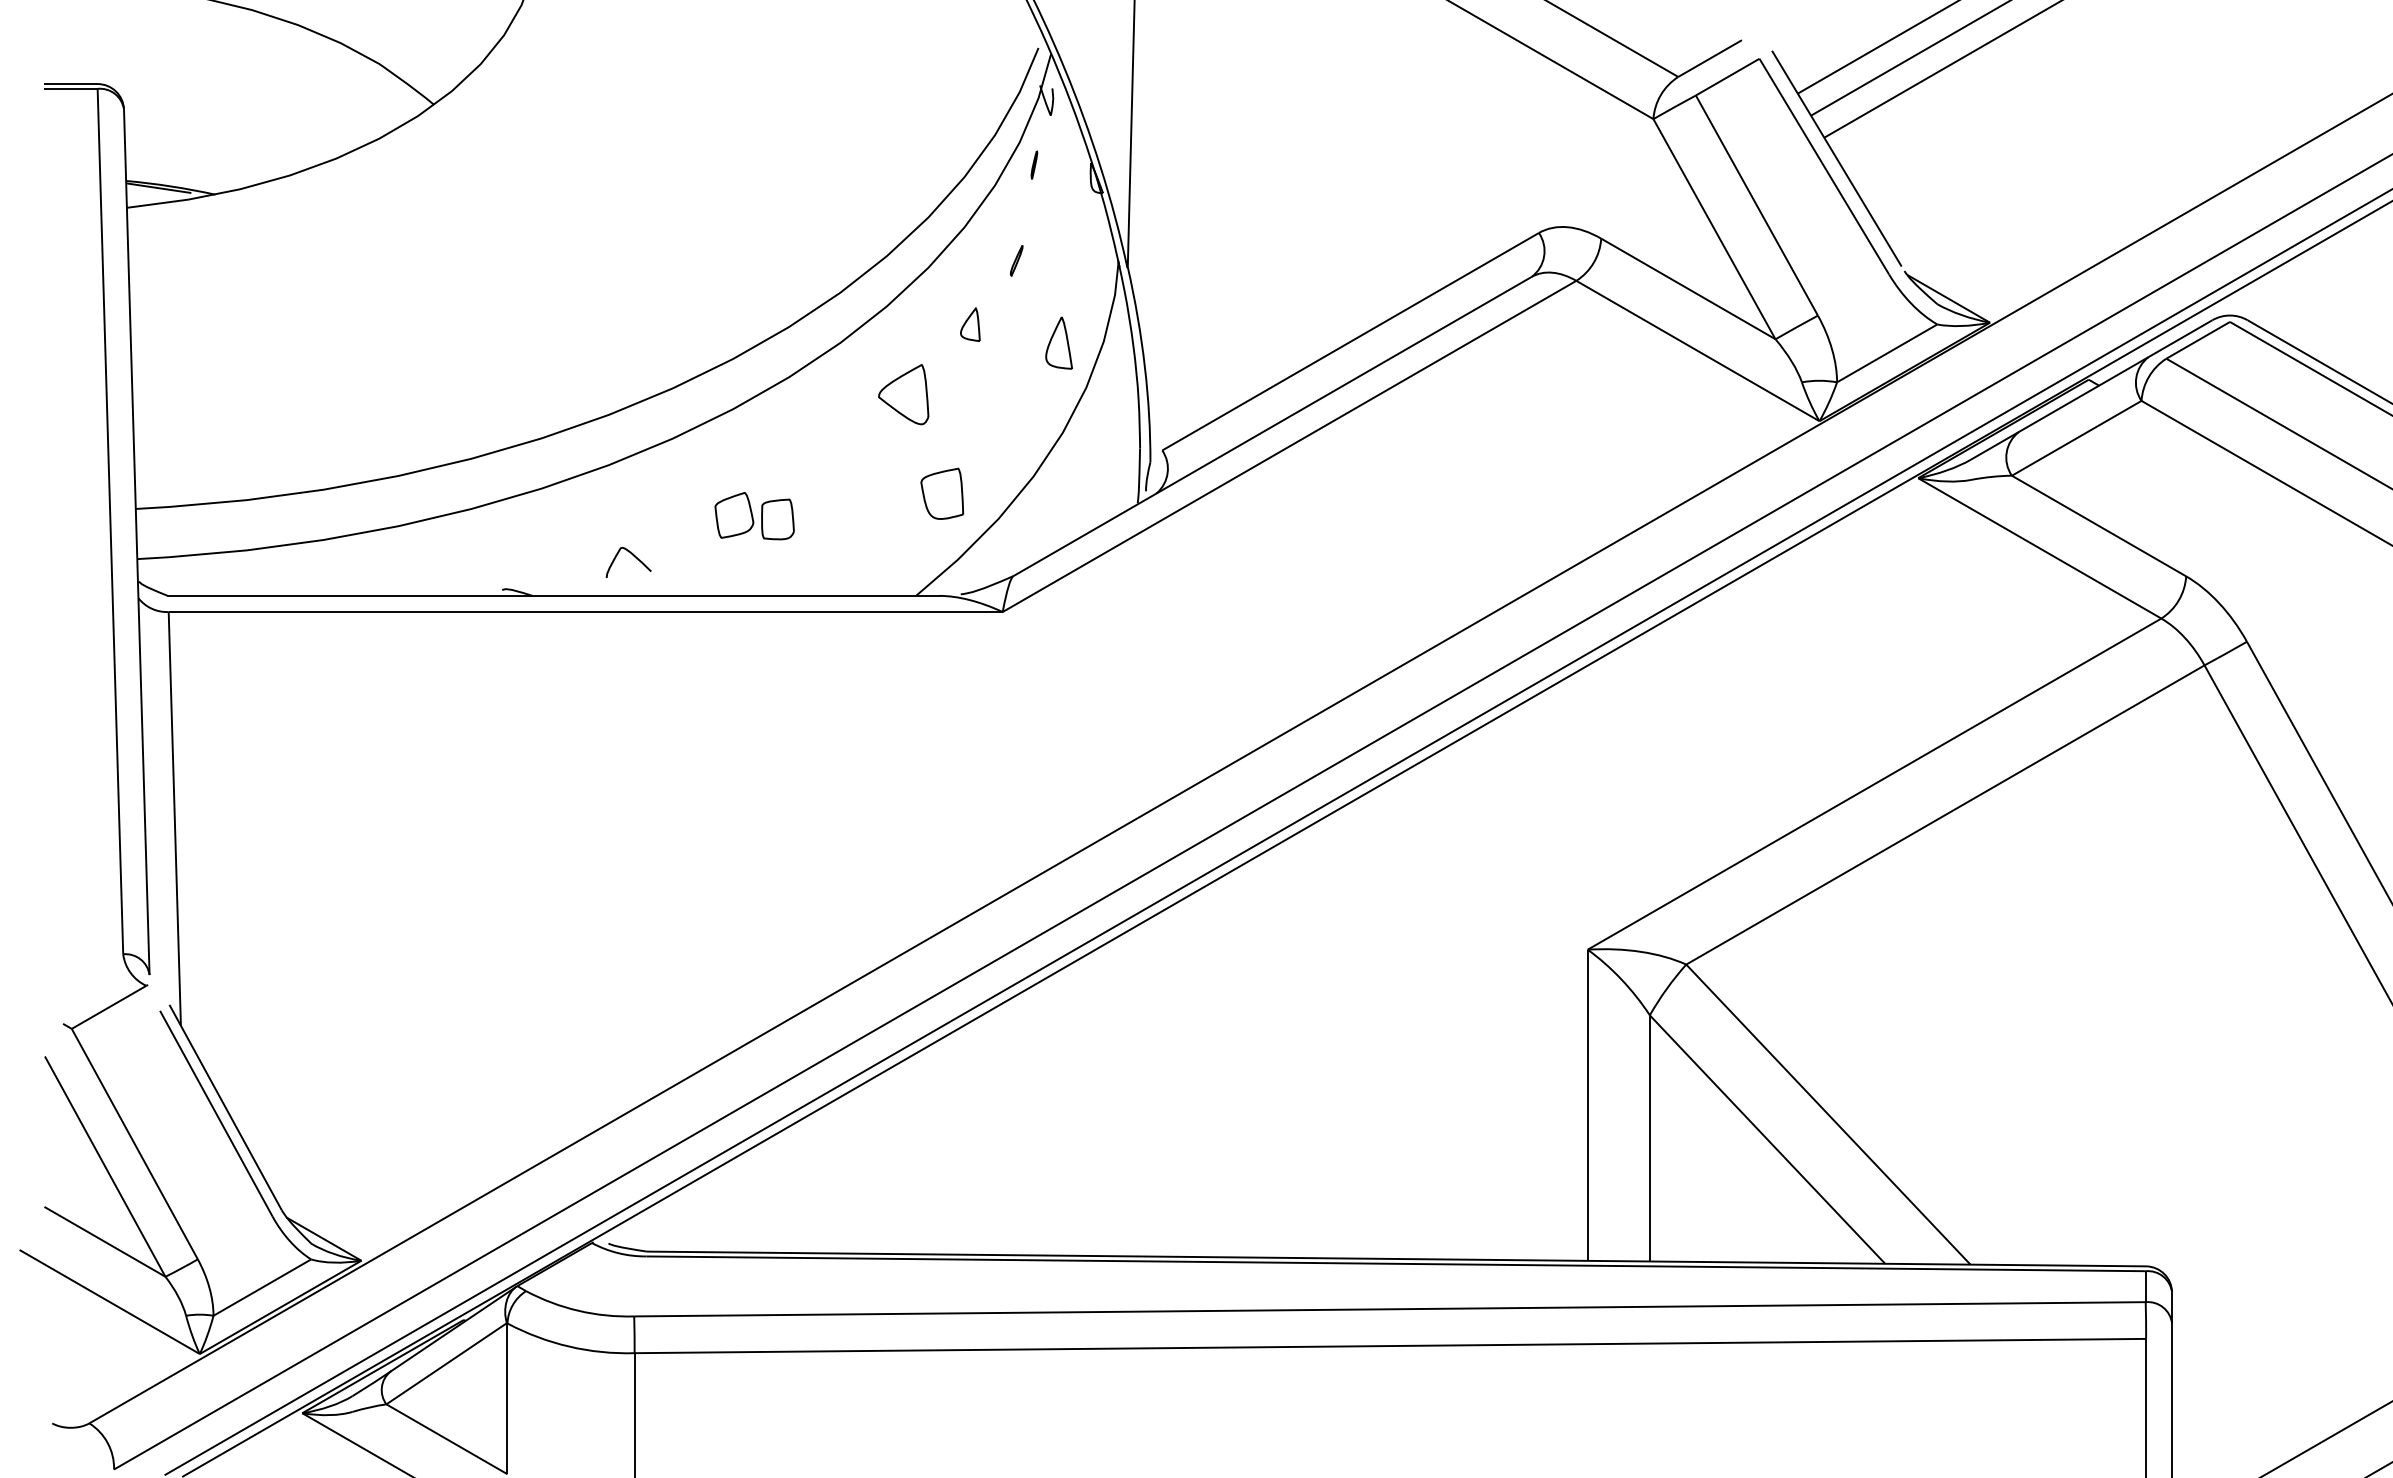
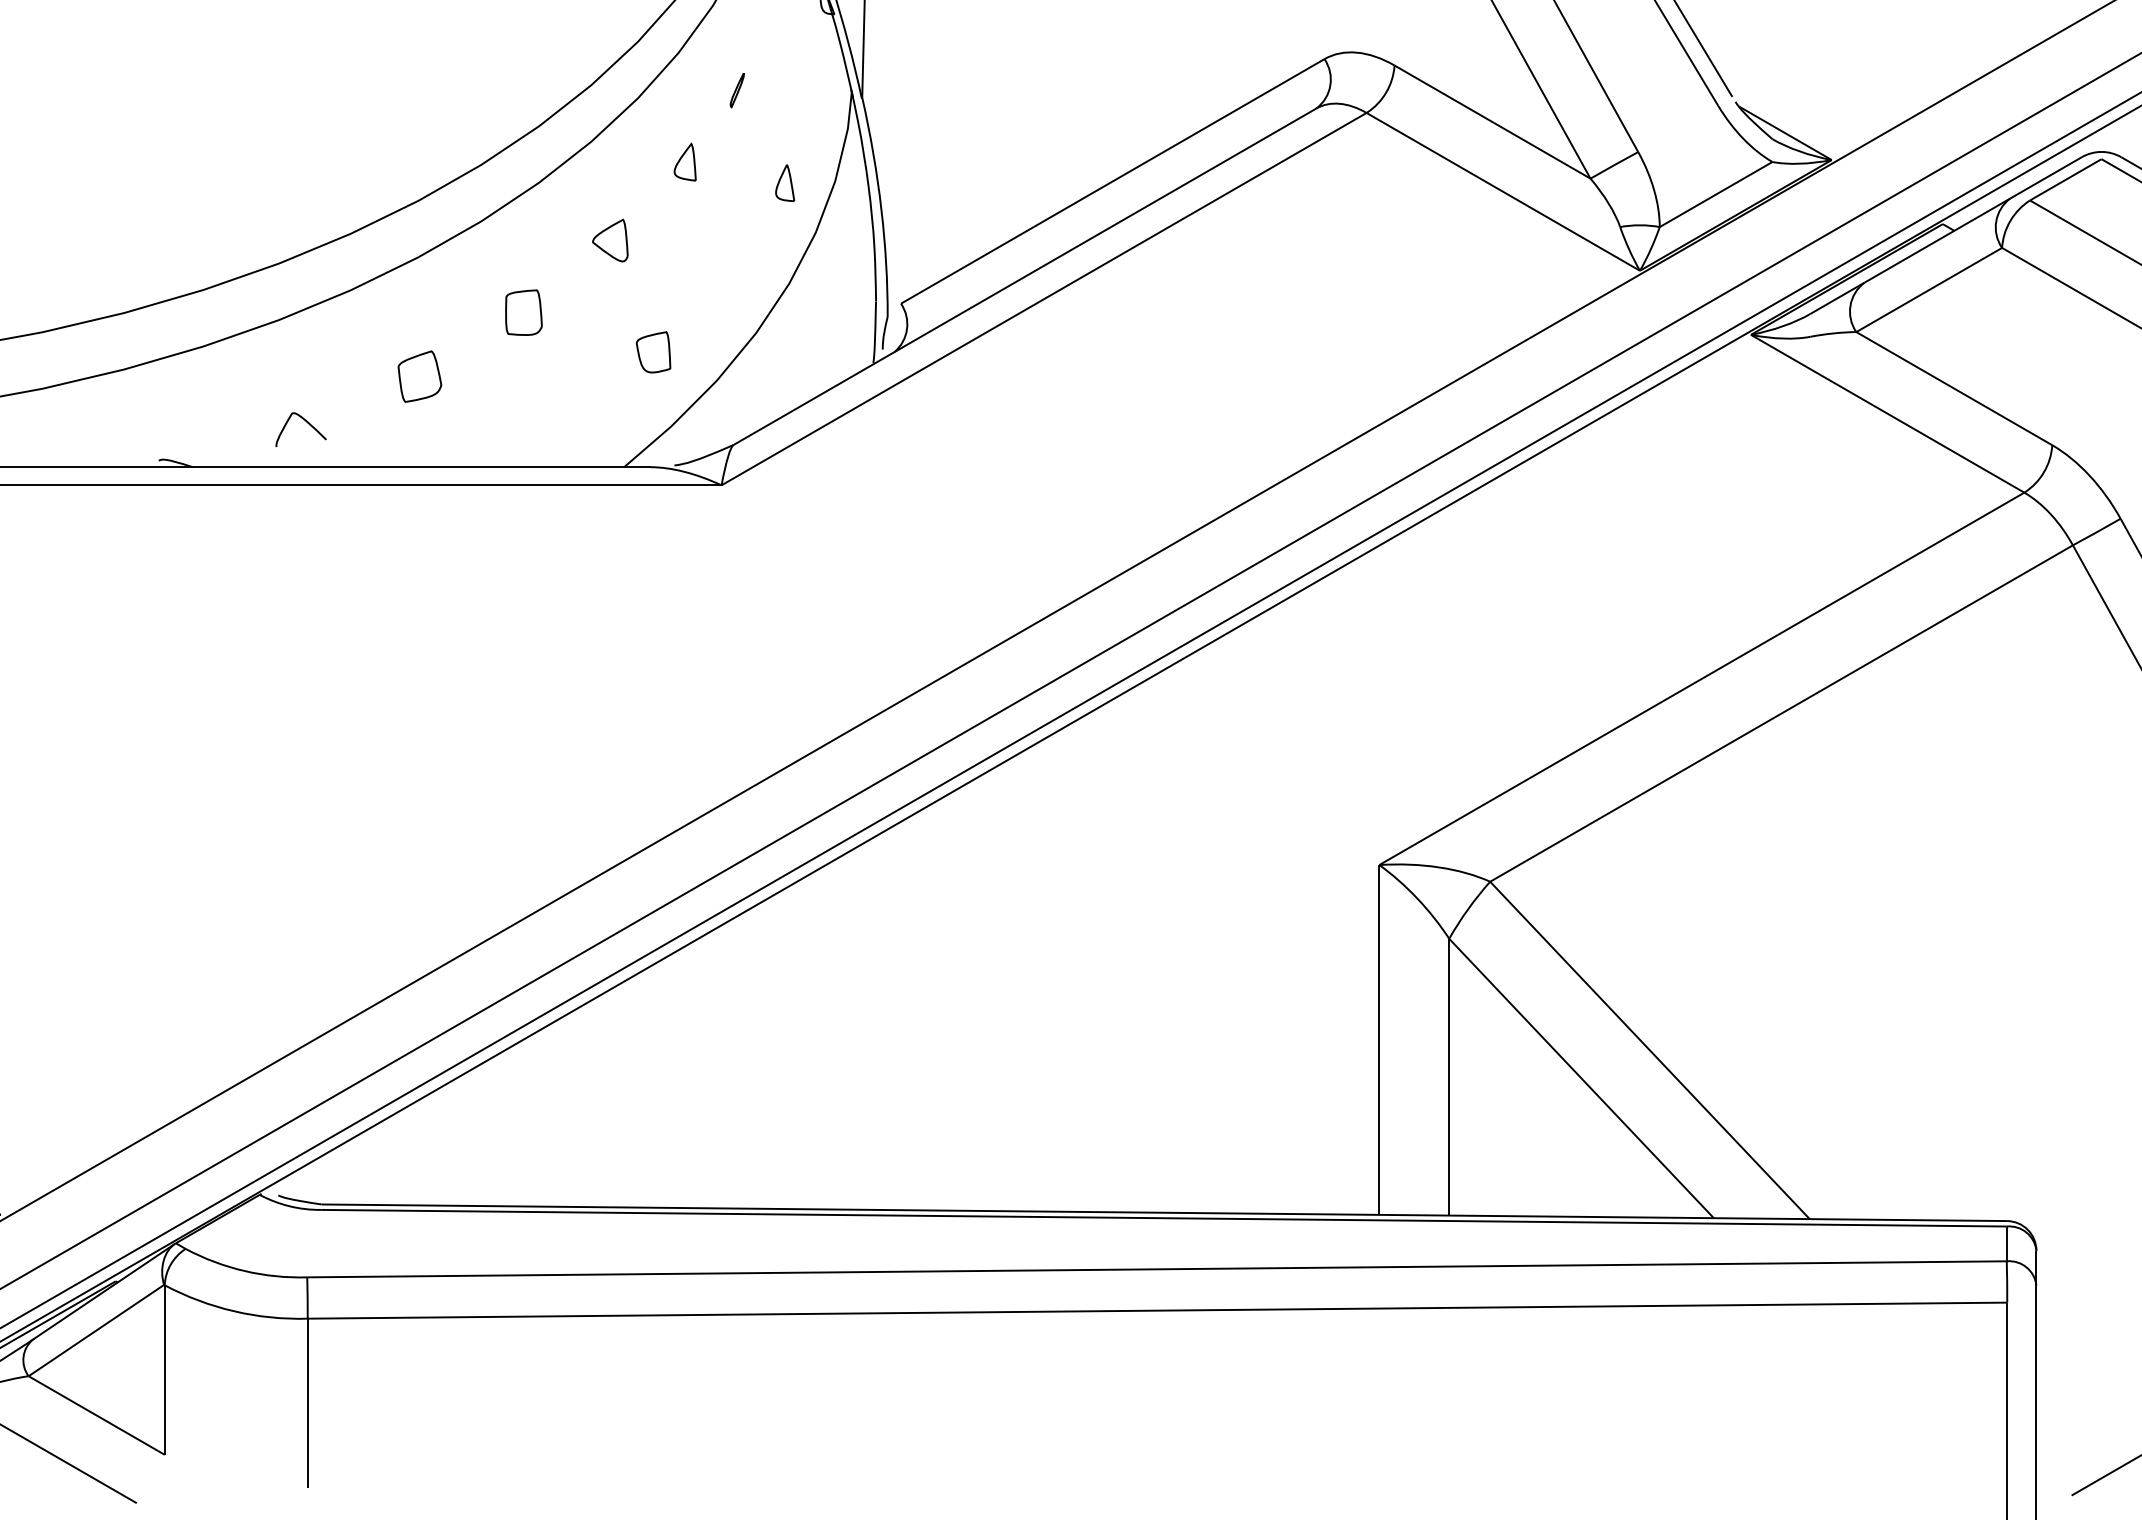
part: (1059, 343) -> (785, 183), size x0.62
part: (903, 393) -> (610, 239), size x0.62
part: (941, 493) -> (652, 352), size x0.71
part: (777, 519) -> (523, 312), moved

